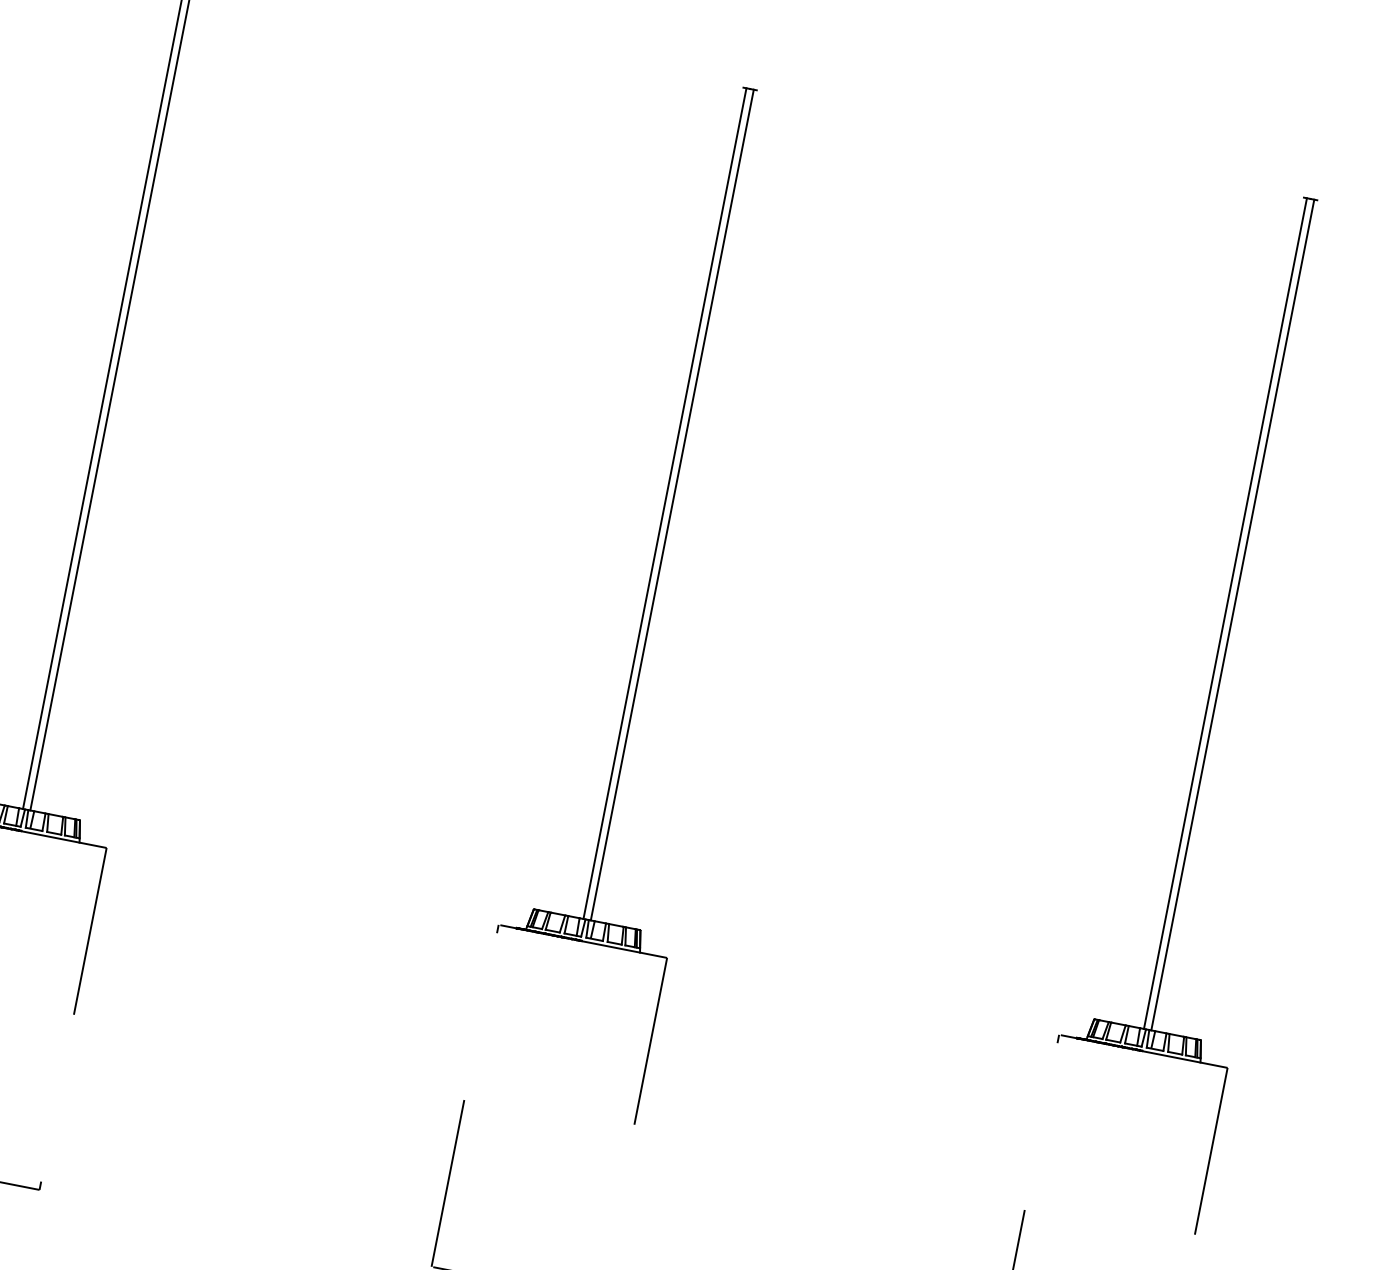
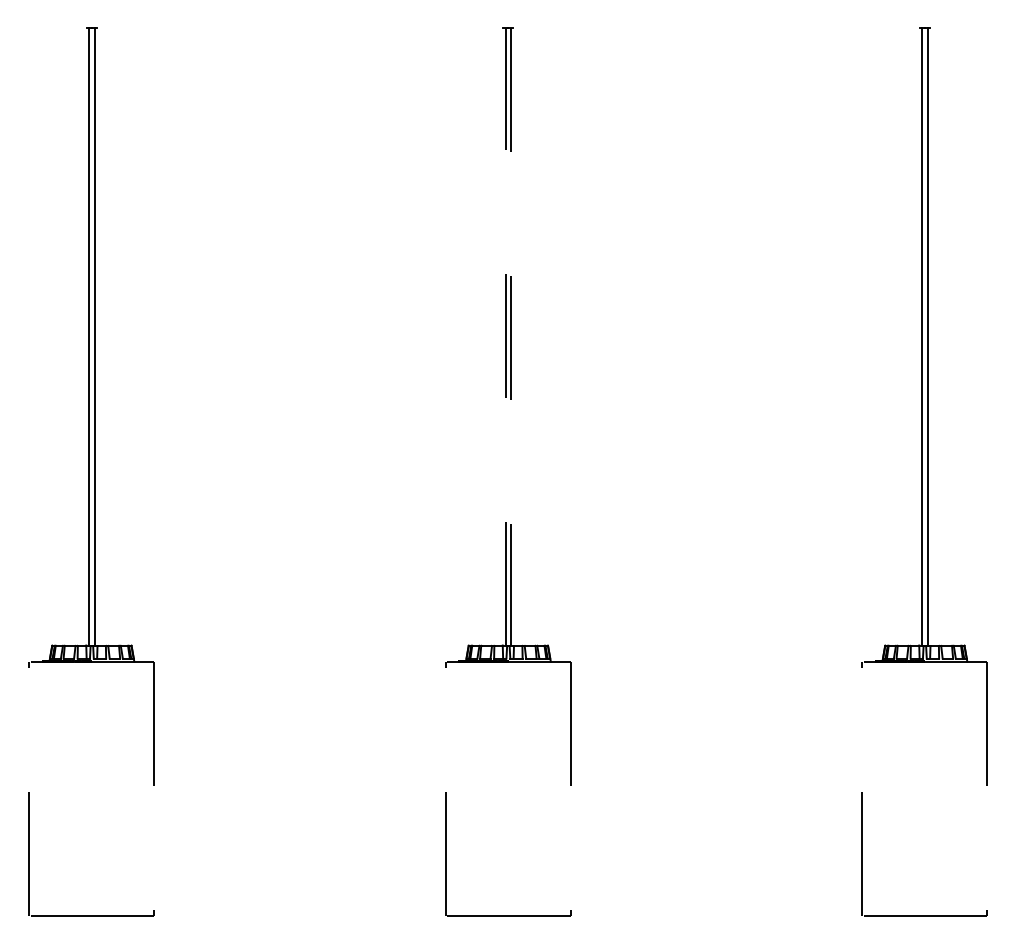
line: (664, 503) -> (505, 336), solid -> dashed
line: (672, 504) -> (511, 336), solid -> dashed

